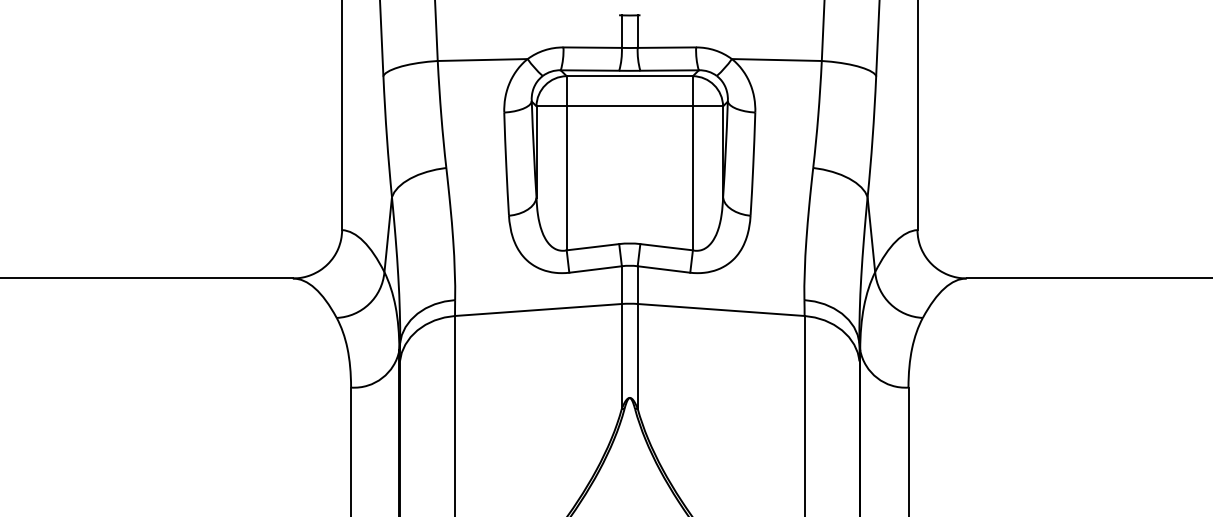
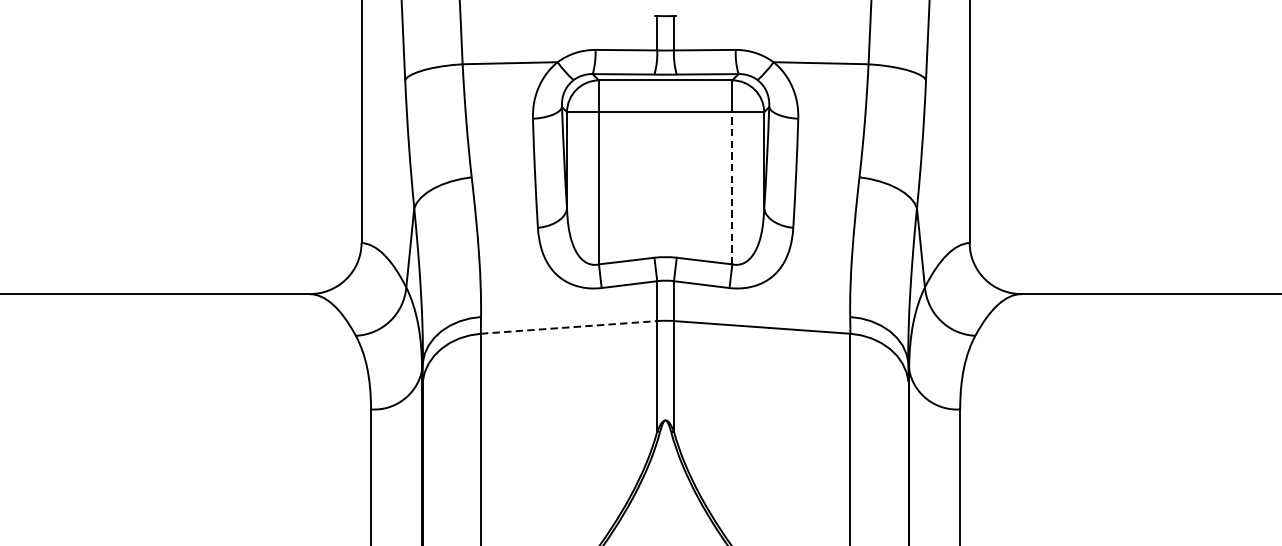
line: (692, 178) -> (731, 188), solid -> dashed
line: (538, 309) -> (569, 326), solid -> dashed

